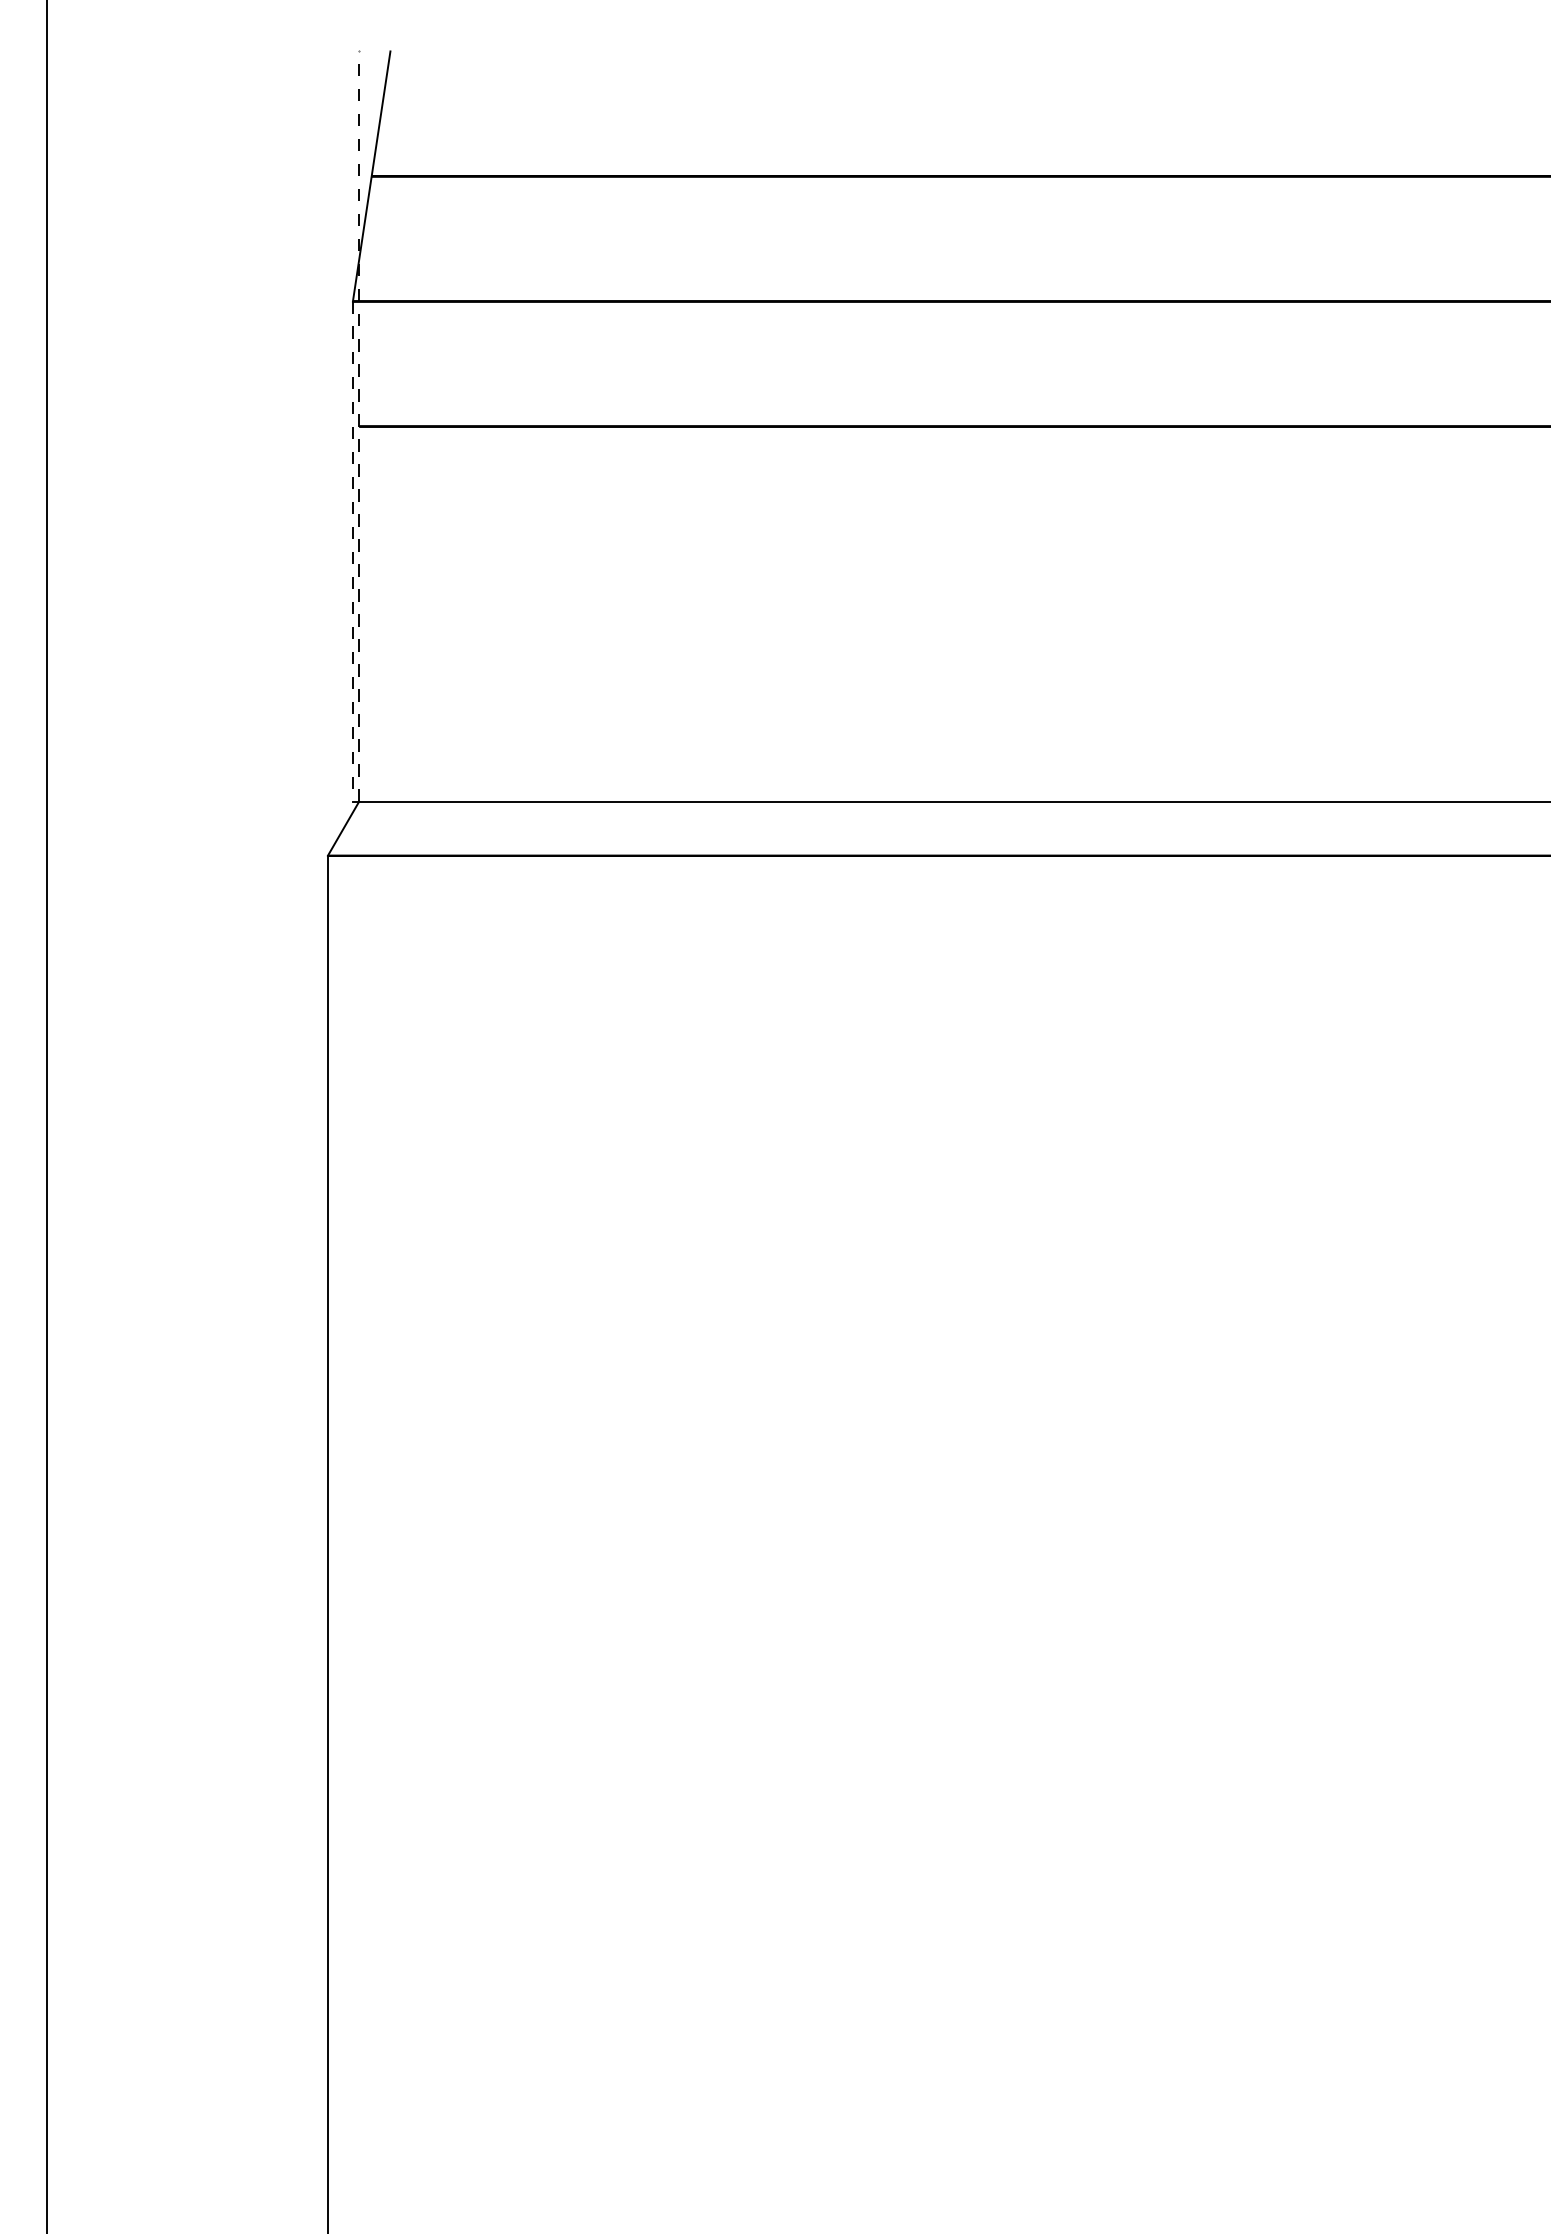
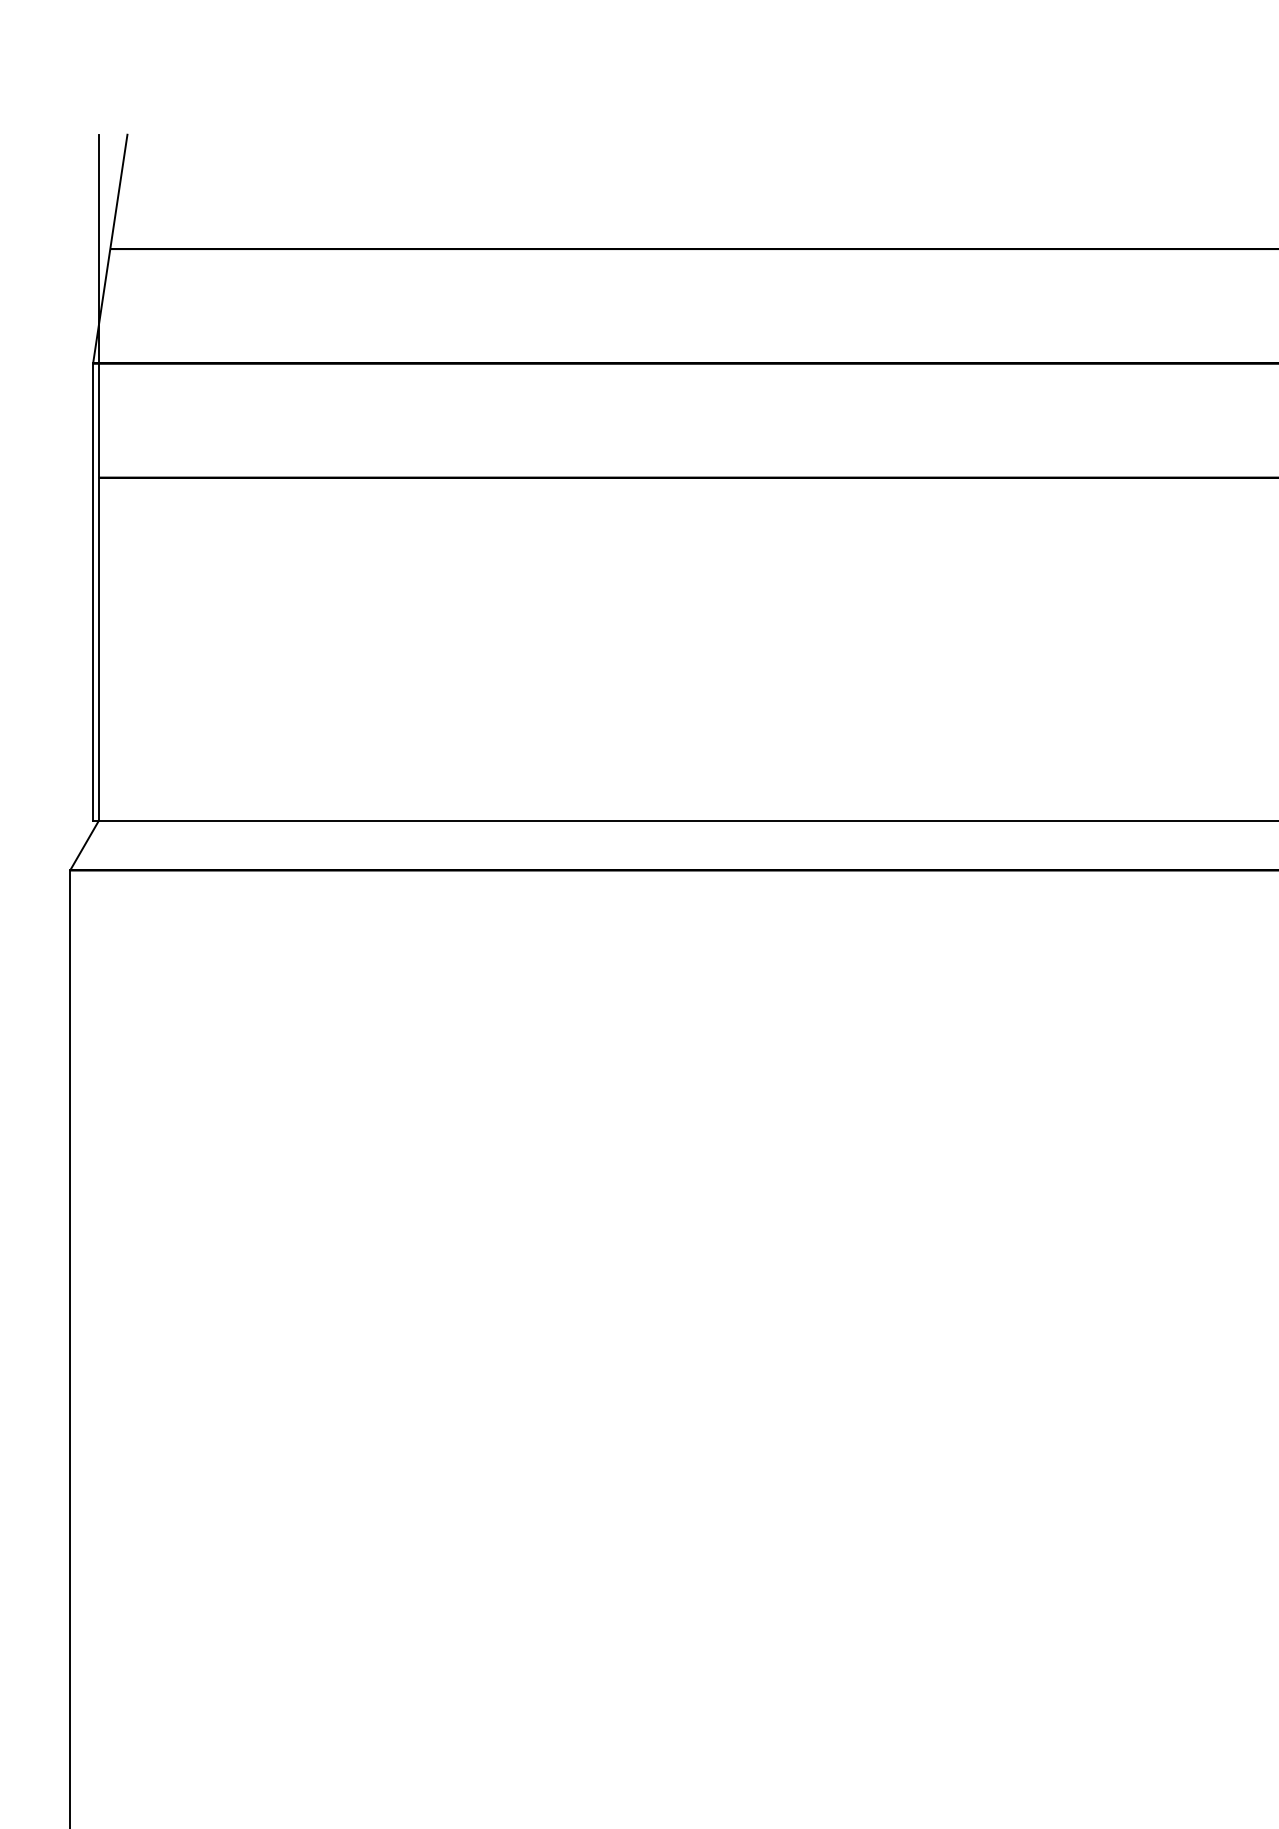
line: (359, 426) -> (99, 477), dashed -> solid
line: (352, 552) -> (92, 592), dashed -> solid

